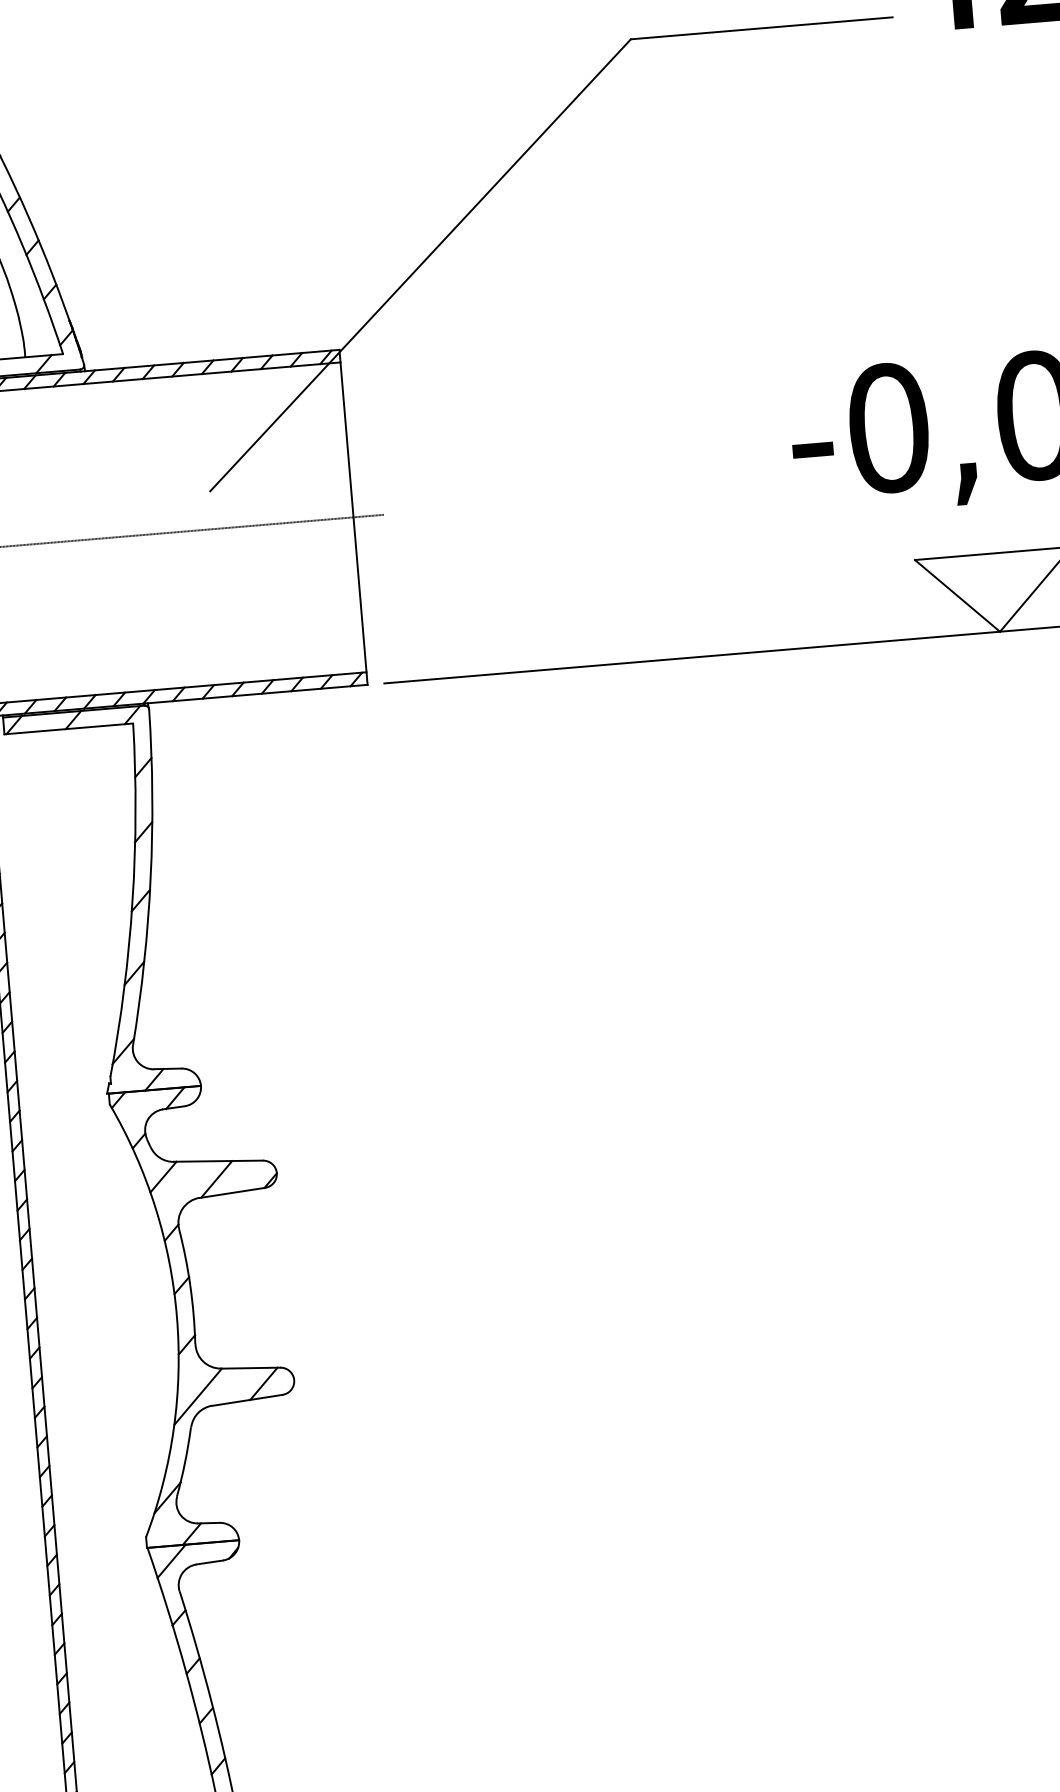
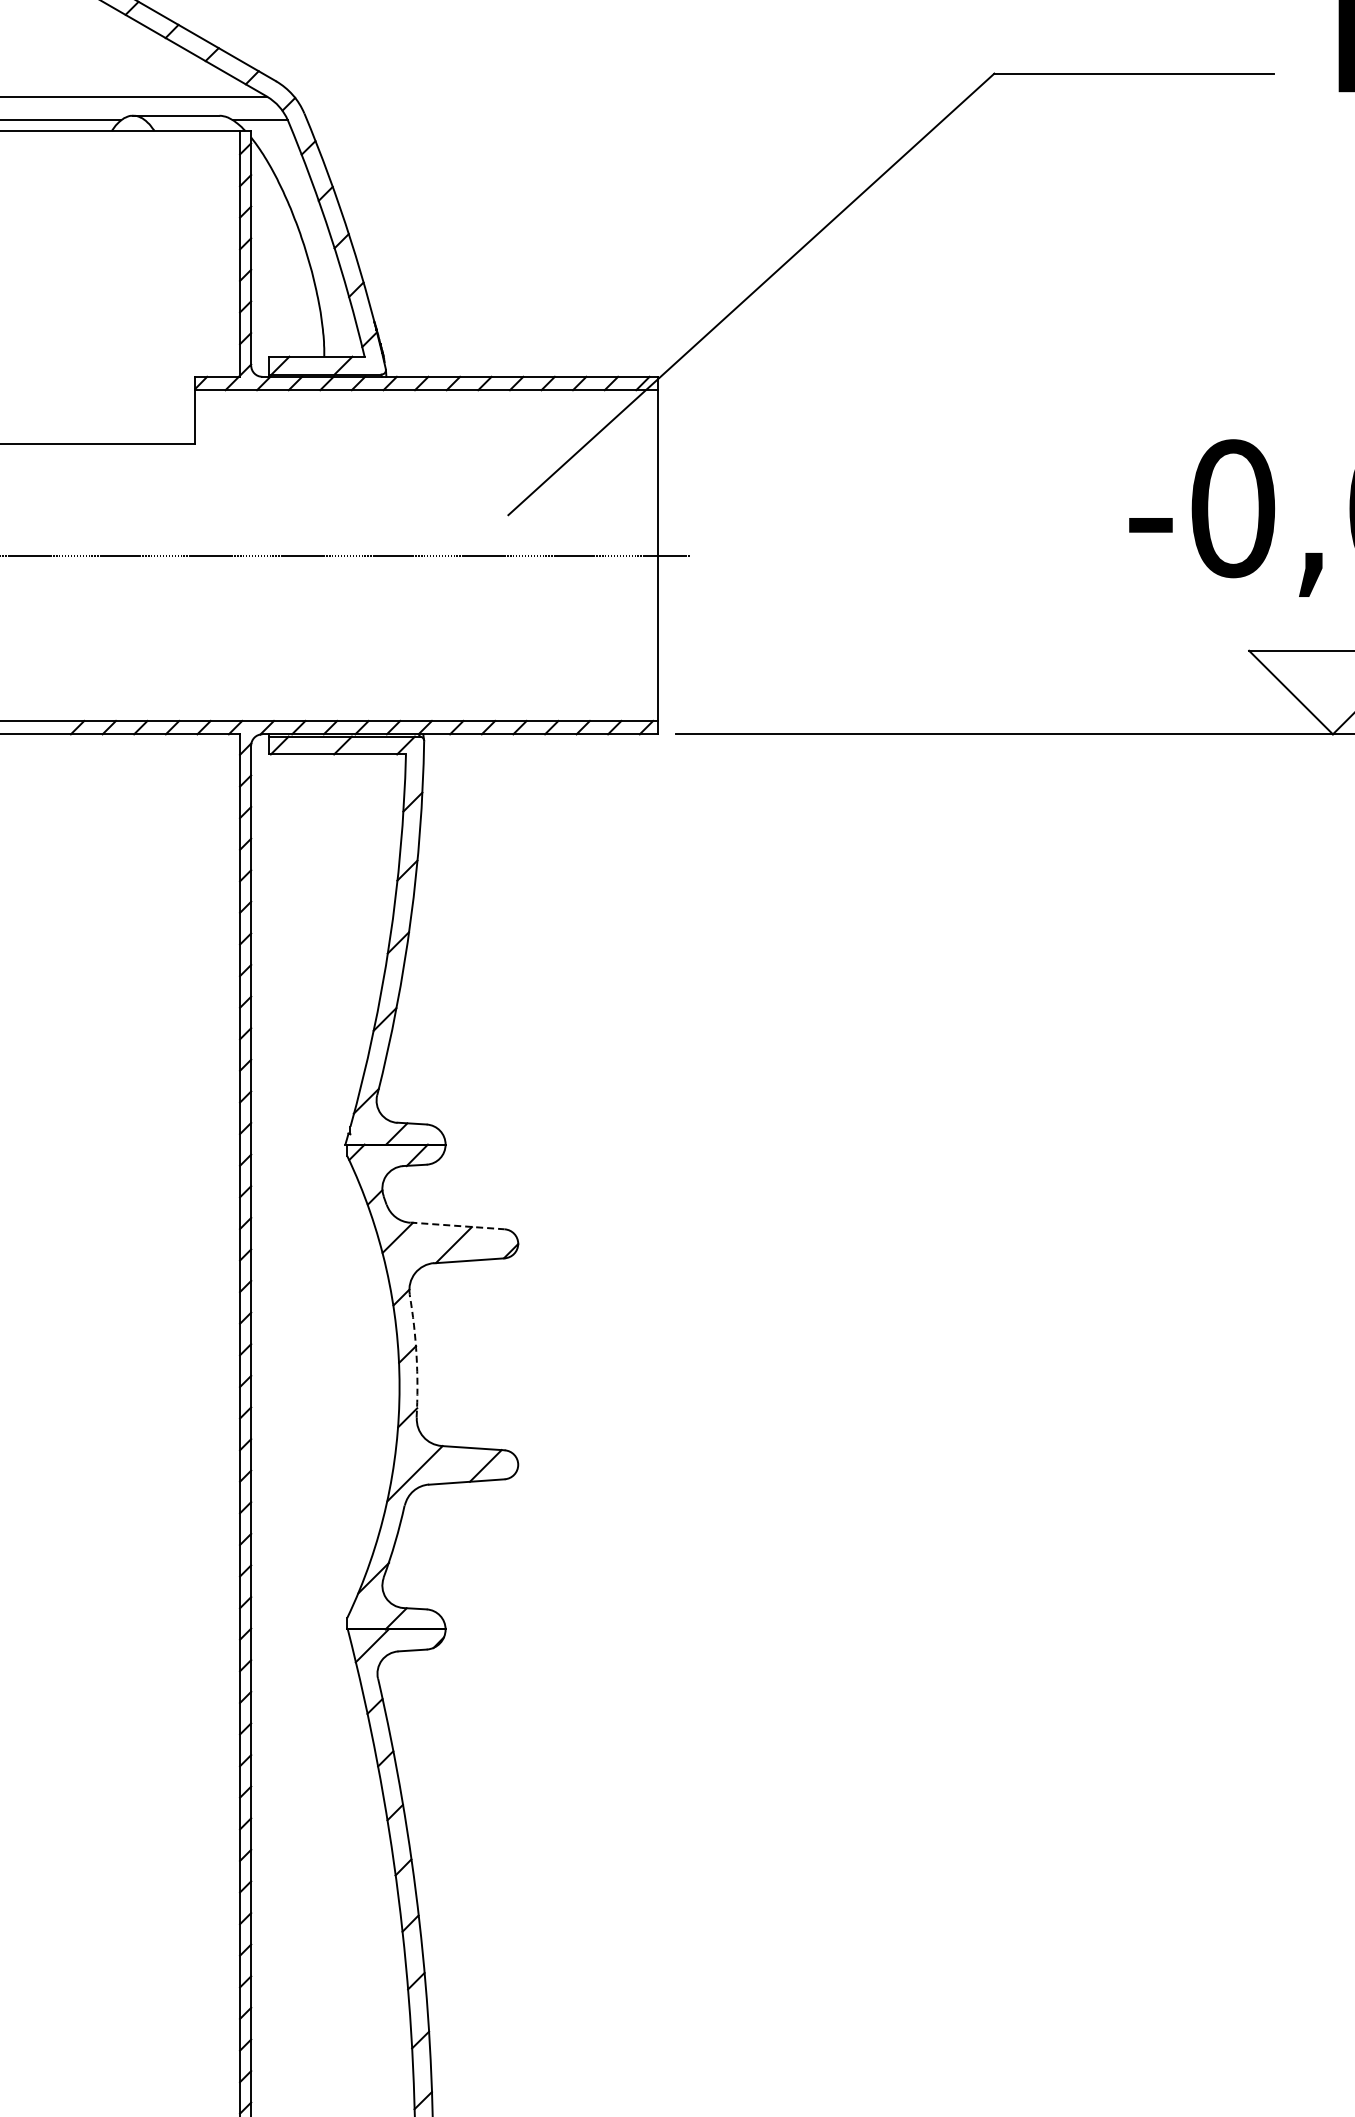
line: (218, 1160) -> (457, 1225), solid -> dashed
arc: (190, 1285) -> (416, 1355), solid -> dashed

